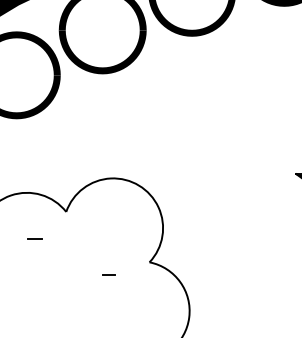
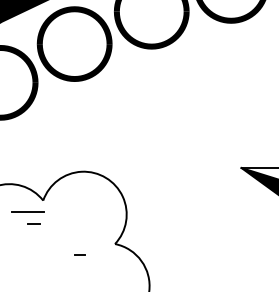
line: (47, 224) -> (27, 211), added
line: (34, 238) -> (33, 223), moved

